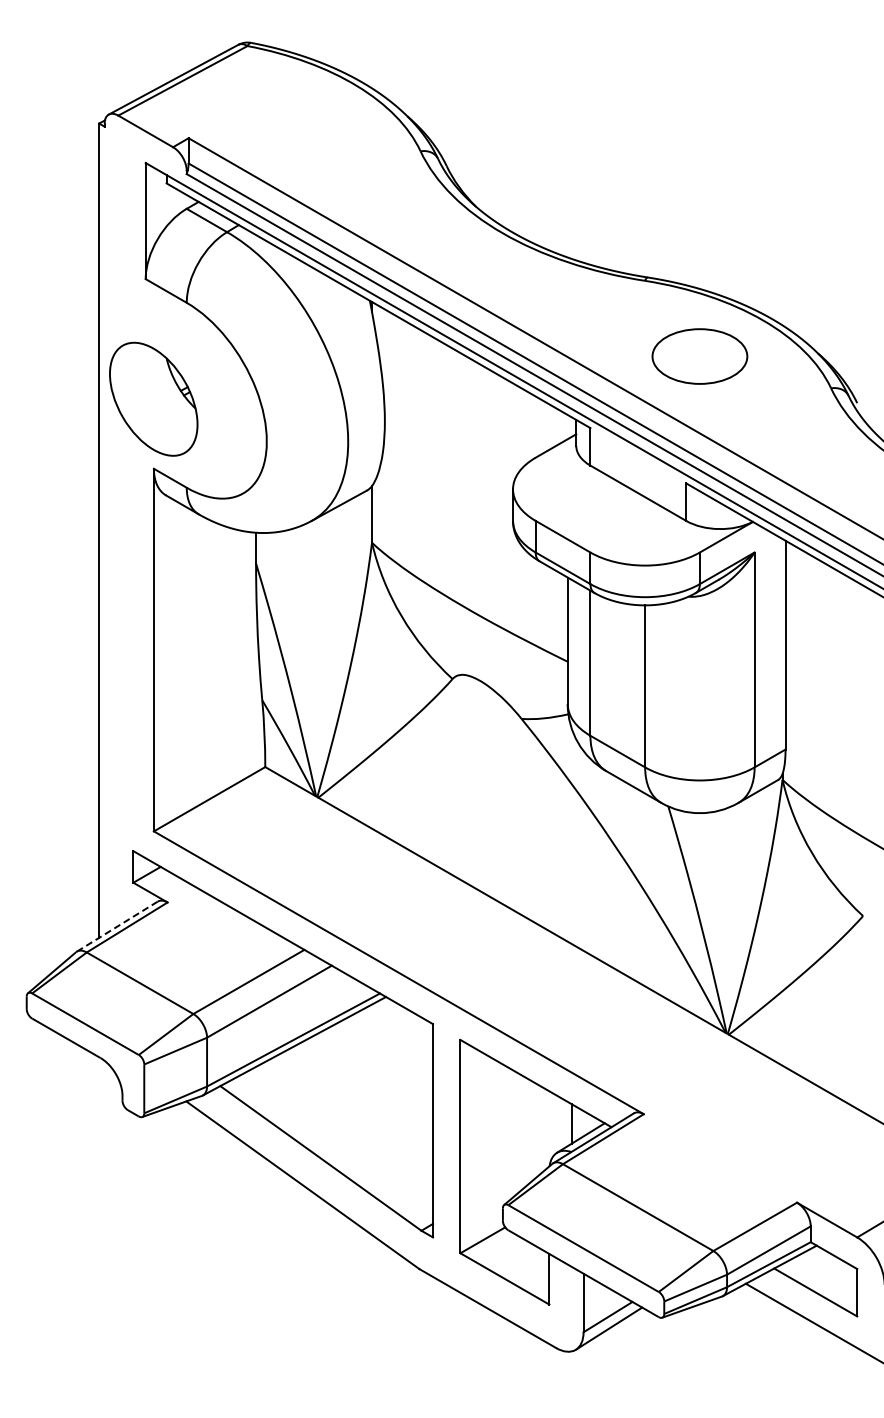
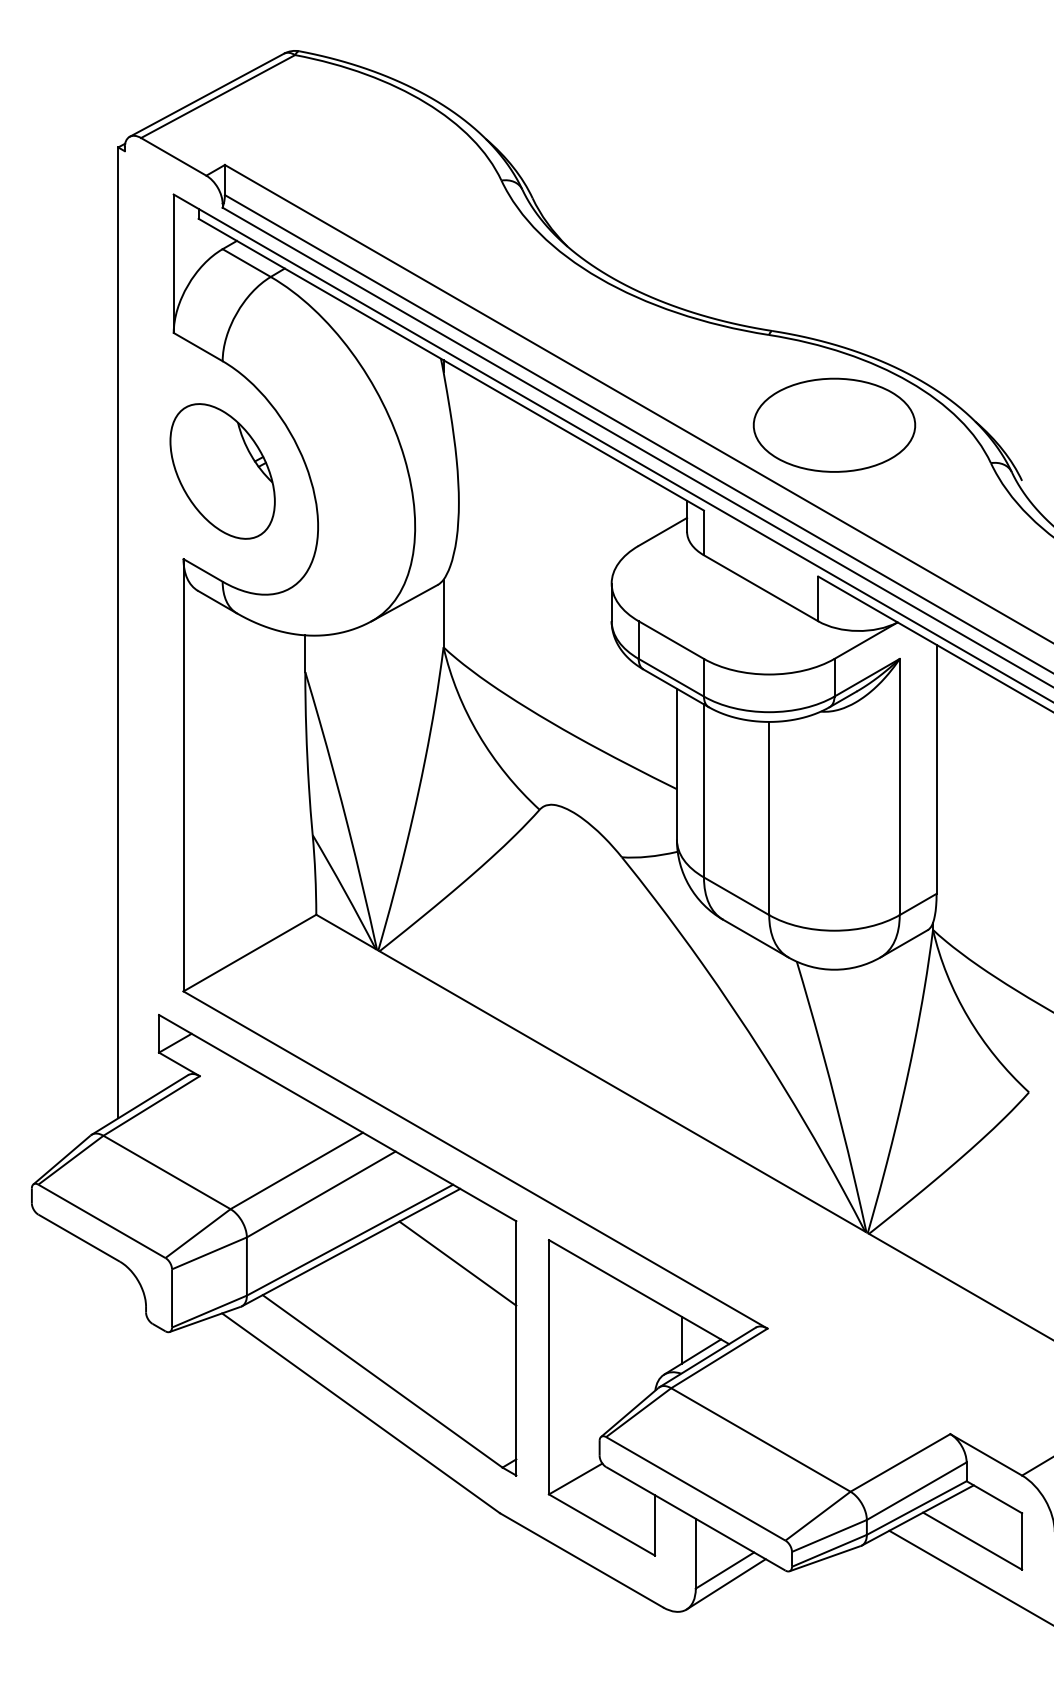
part: (699, 356) -> (834, 425), size x1.43
part: (153, 398) -> (222, 470), moved
line: (117, 926) -> (140, 1104), dashed -> solid
line: (384, 1059) -> (458, 1263), added

